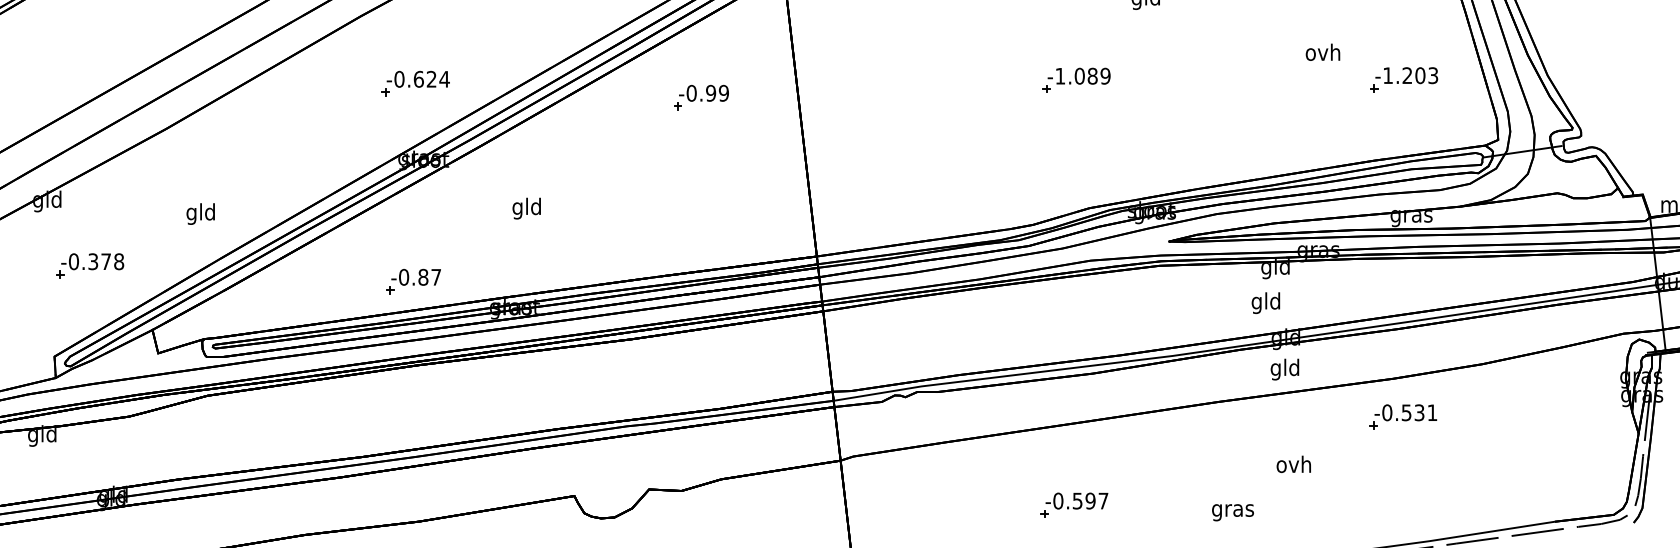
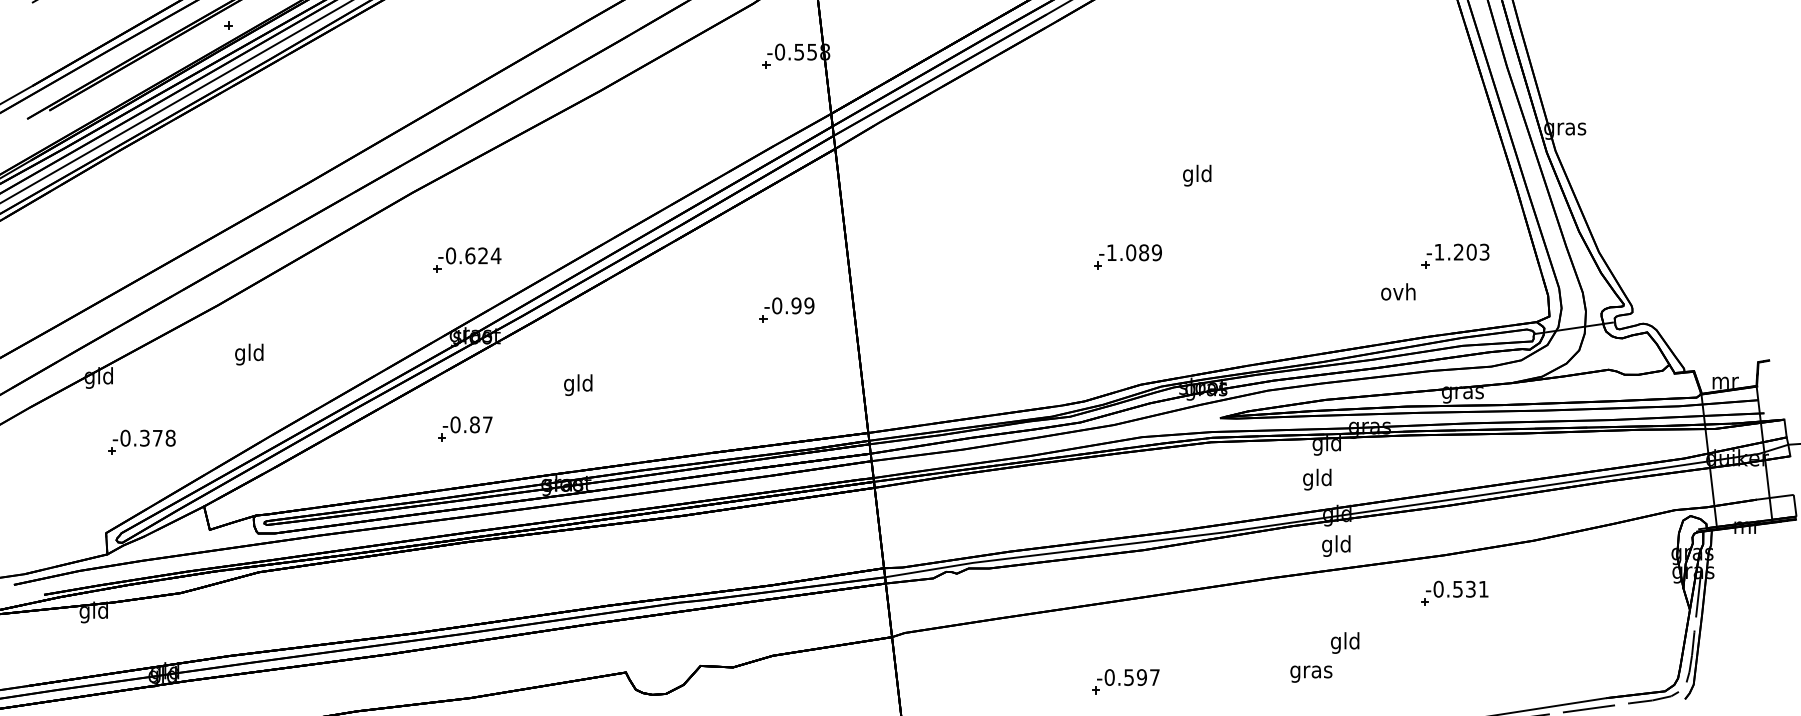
text: (1323, 51) -> (1398, 291), moved
part: (701, 96) -> (786, 309), moved
text: (200, 213) -> (249, 354), moved
part: (413, 281) -> (465, 428), moved
text: (1294, 466) -> (1345, 642), ovh -> gld
text: (1233, 512) -> (1311, 673), moved

